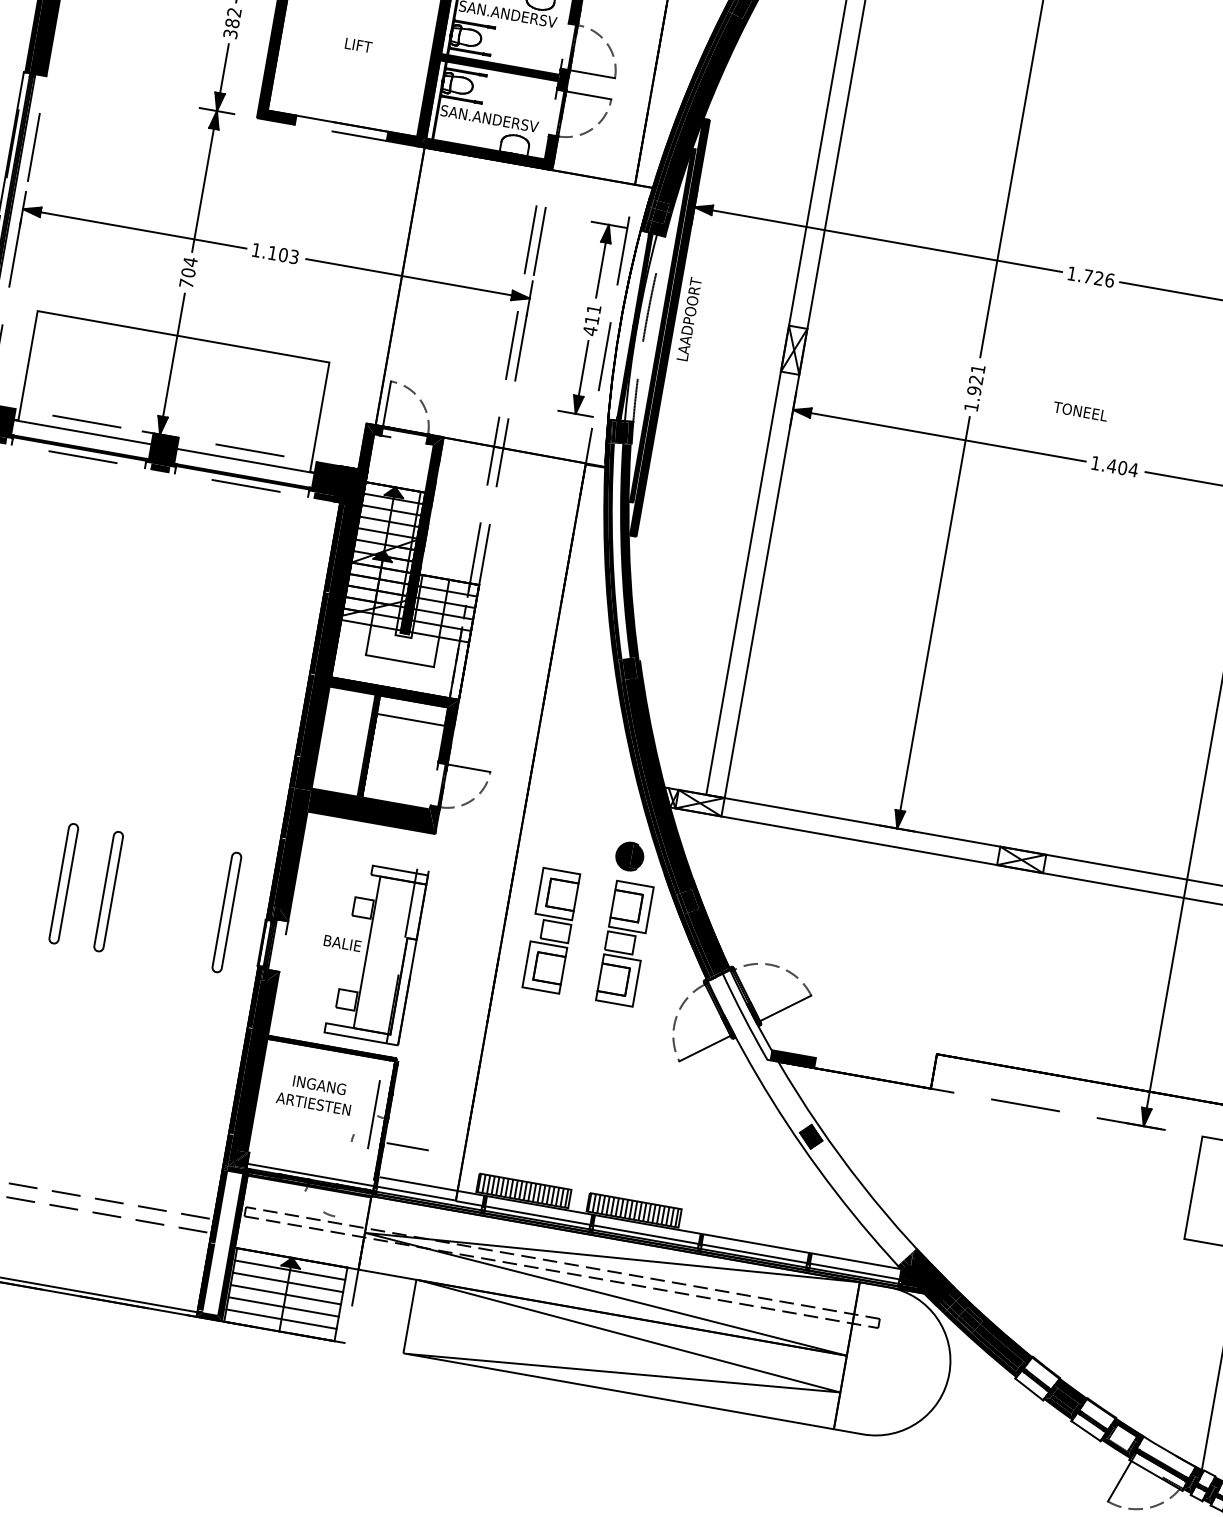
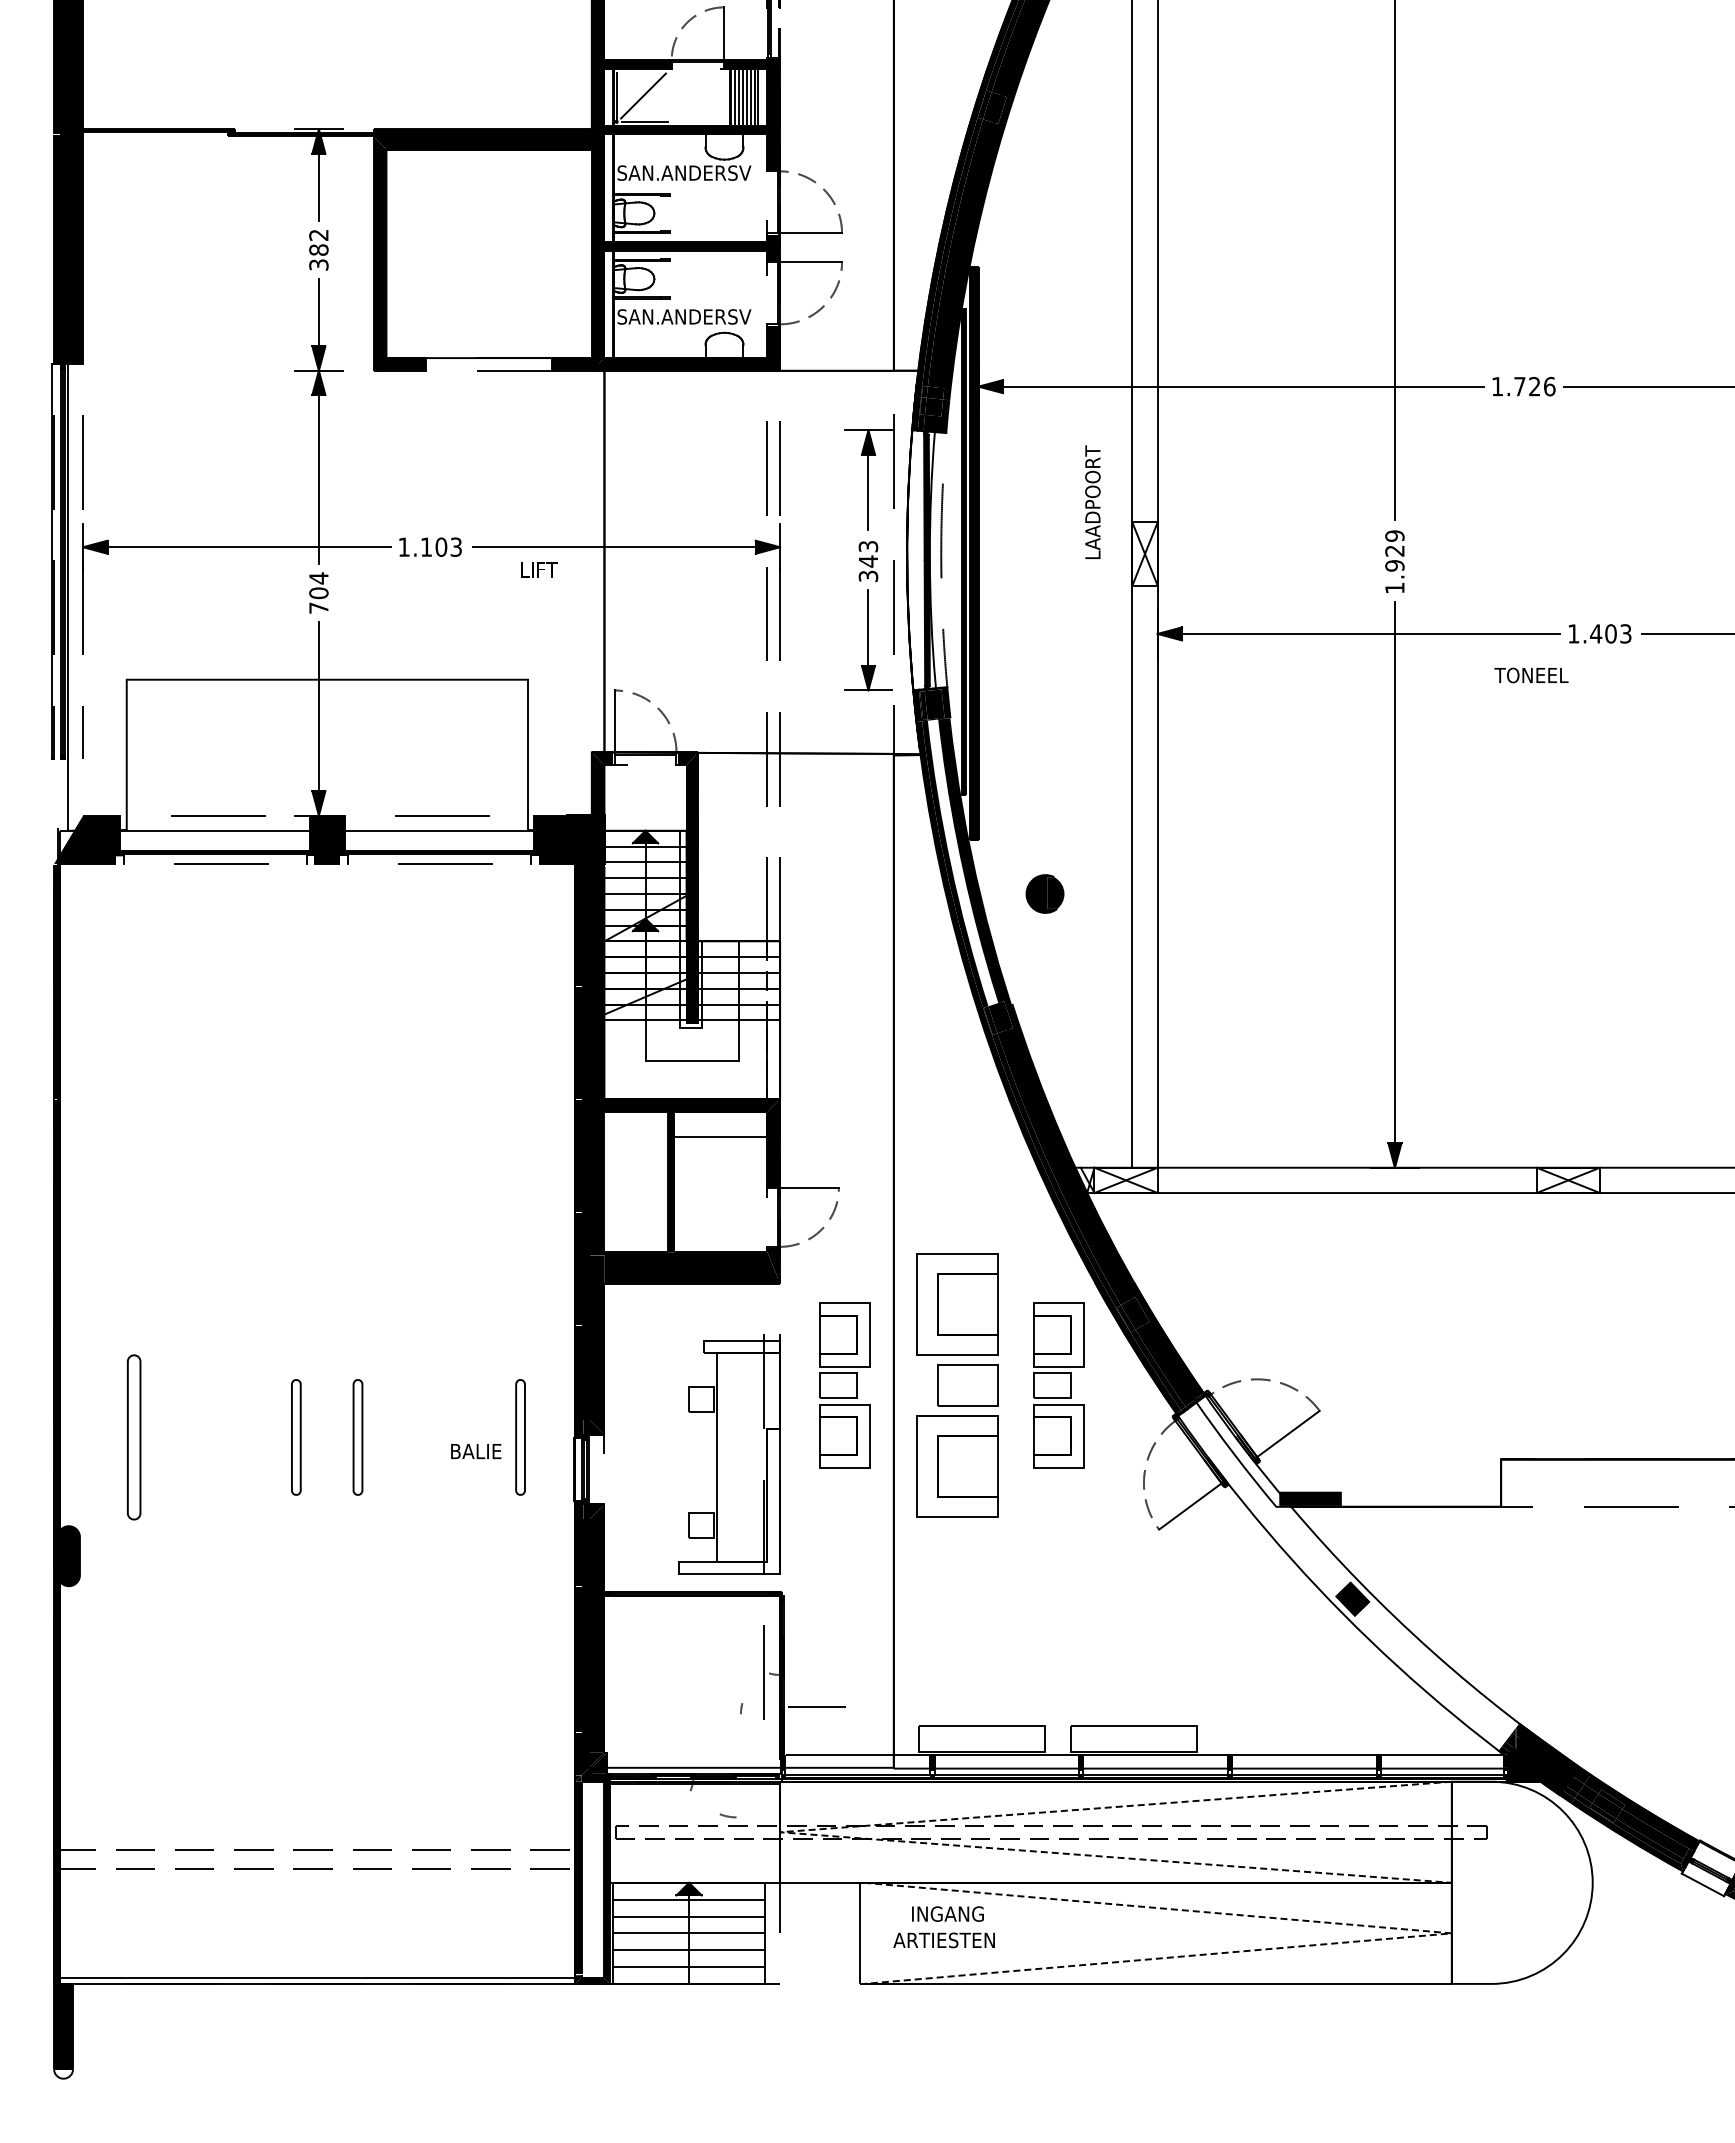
text: (358, 45) -> (539, 569), moved
text: (689, 318) -> (1092, 501), moved
text: (592, 320) -> (868, 561), 411 -> 343
text: (977, 368) -> (1394, 535), 1.921 -> 1.929
text: (1080, 411) -> (1531, 675), moved
text: (1133, 469) -> (1625, 633), 1.404 -> 1.403
part: (629, 856) -> (1044, 893), moved
part: (63, 883) -> (296, 1437), size x0.7
part: (108, 891) -> (357, 1437), size x0.7
part: (226, 912) -> (520, 1437), size x0.7
part: (469, 916) -> (844, 1385), added
part: (551, 930) -> (957, 1385), size x1.6
text: (342, 943) -> (476, 1451), moved
text: (314, 1094) -> (943, 1927), moved
hatch: (523, 1190) -> (981, 1738), removed
hatch: (633, 1209) -> (1132, 1738), removed
line: (365, 1233) -> (780, 1832), solid -> dashed
line: (840, 1392) -> (1451, 1933), solid -> dashed

